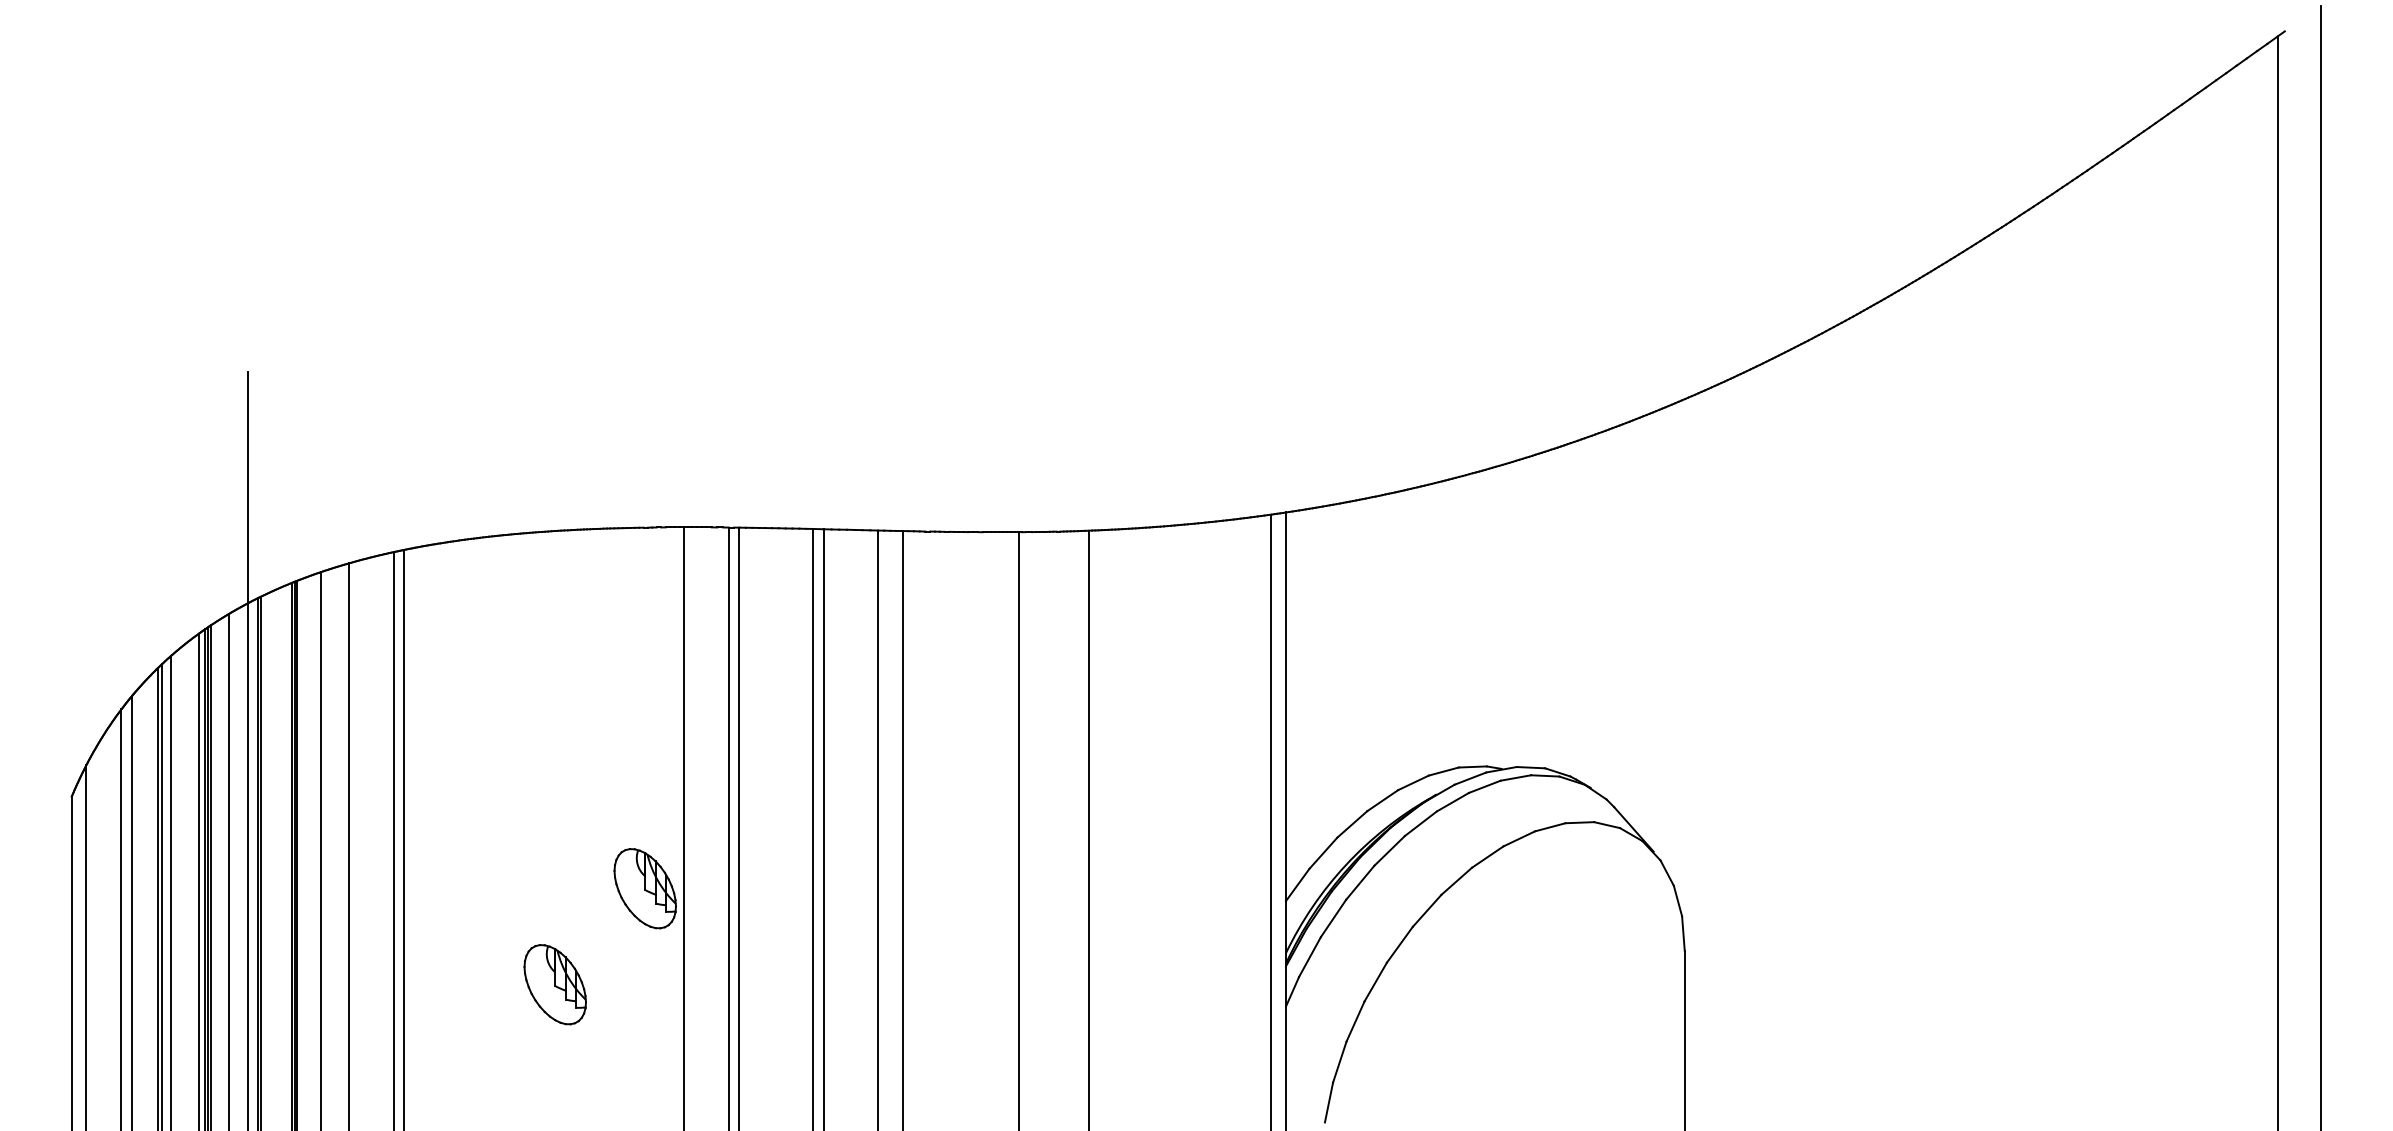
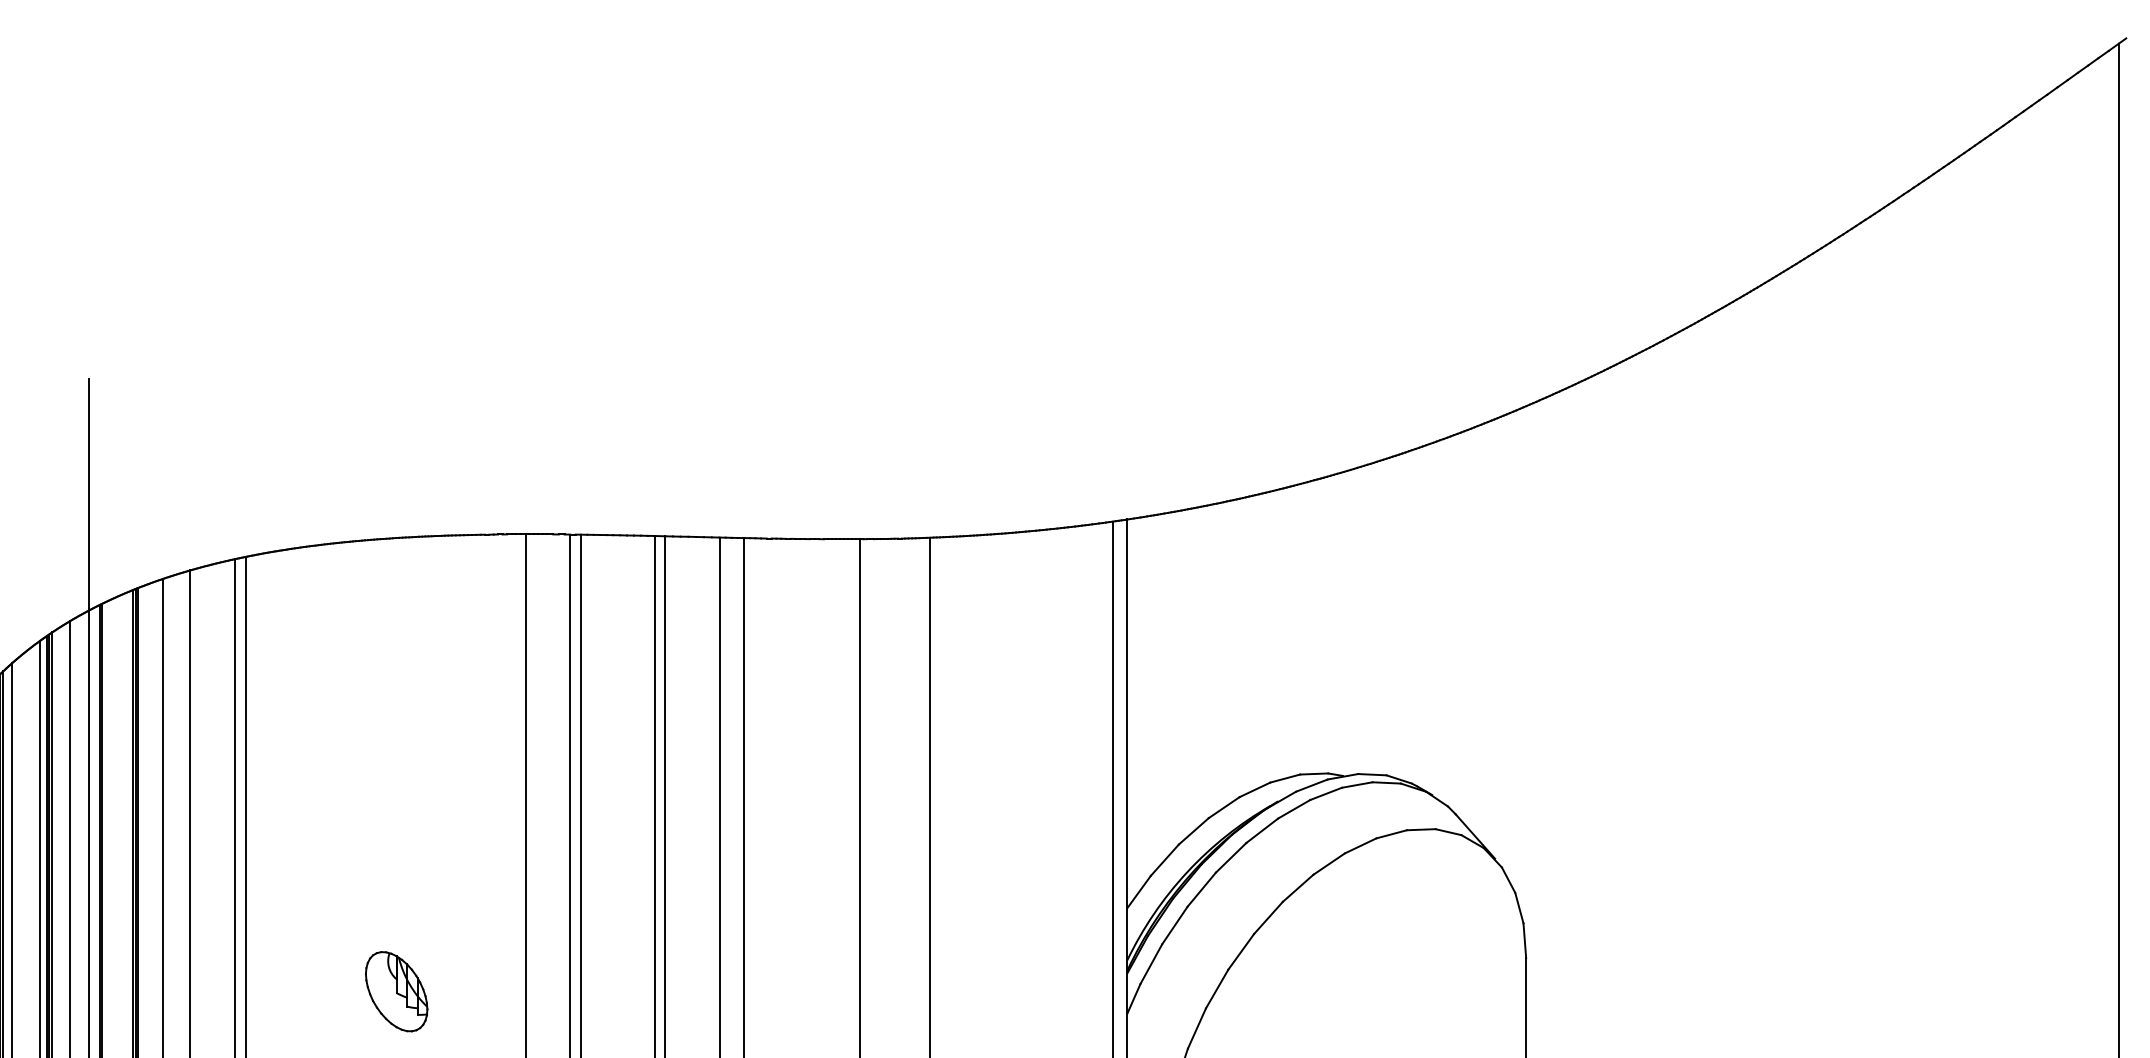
part: (644, 888) -> (485, 895), removed

